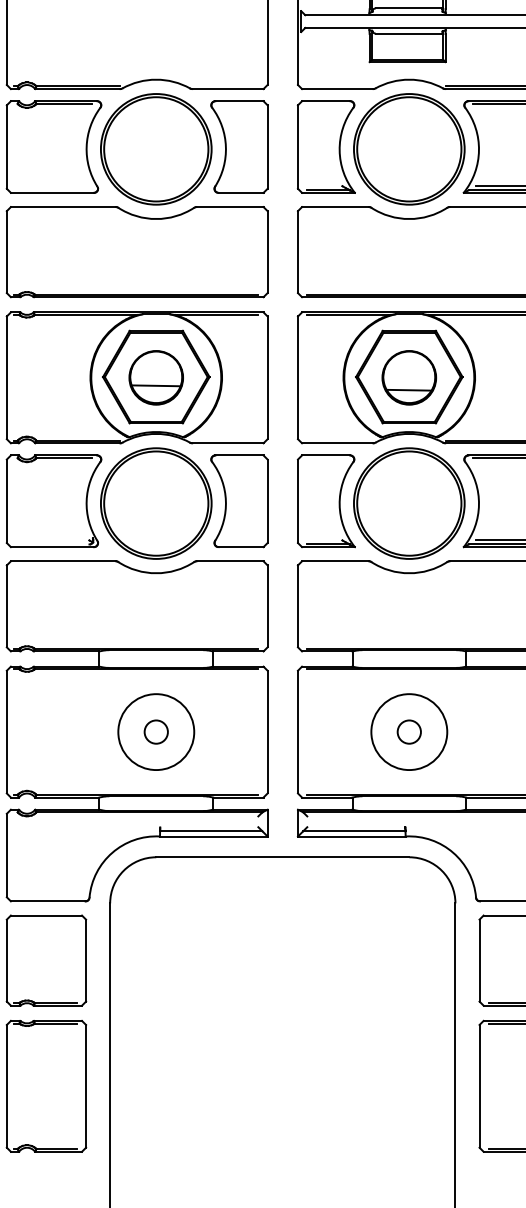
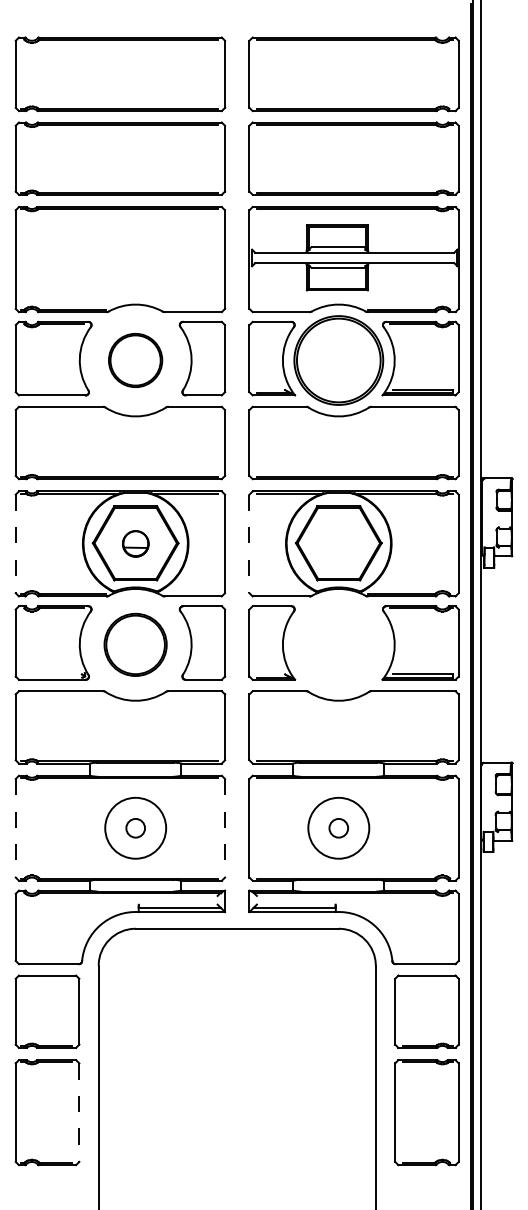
part: (156, 149) -> (135, 360), size x0.6
part: (156, 377) -> (135, 543), size x0.6
part: (408, 377) -> (338, 543), removed
line: (6, 378) -> (15, 544), solid -> dashed
line: (298, 378) -> (249, 544), solid -> dashed
part: (156, 503) -> (135, 644), size x0.7
part: (408, 503) -> (338, 644), removed
line: (6, 732) -> (15, 828), solid -> dashed
line: (268, 732) -> (225, 828), solid -> dashed
line: (86, 1087) -> (79, 1113), solid -> dashed

